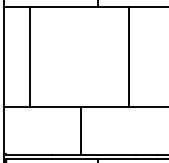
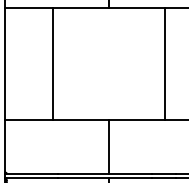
line: (29, 56) -> (53, 63), moved
line: (129, 56) -> (165, 63), moved
line: (80, 130) -> (109, 146), moved

